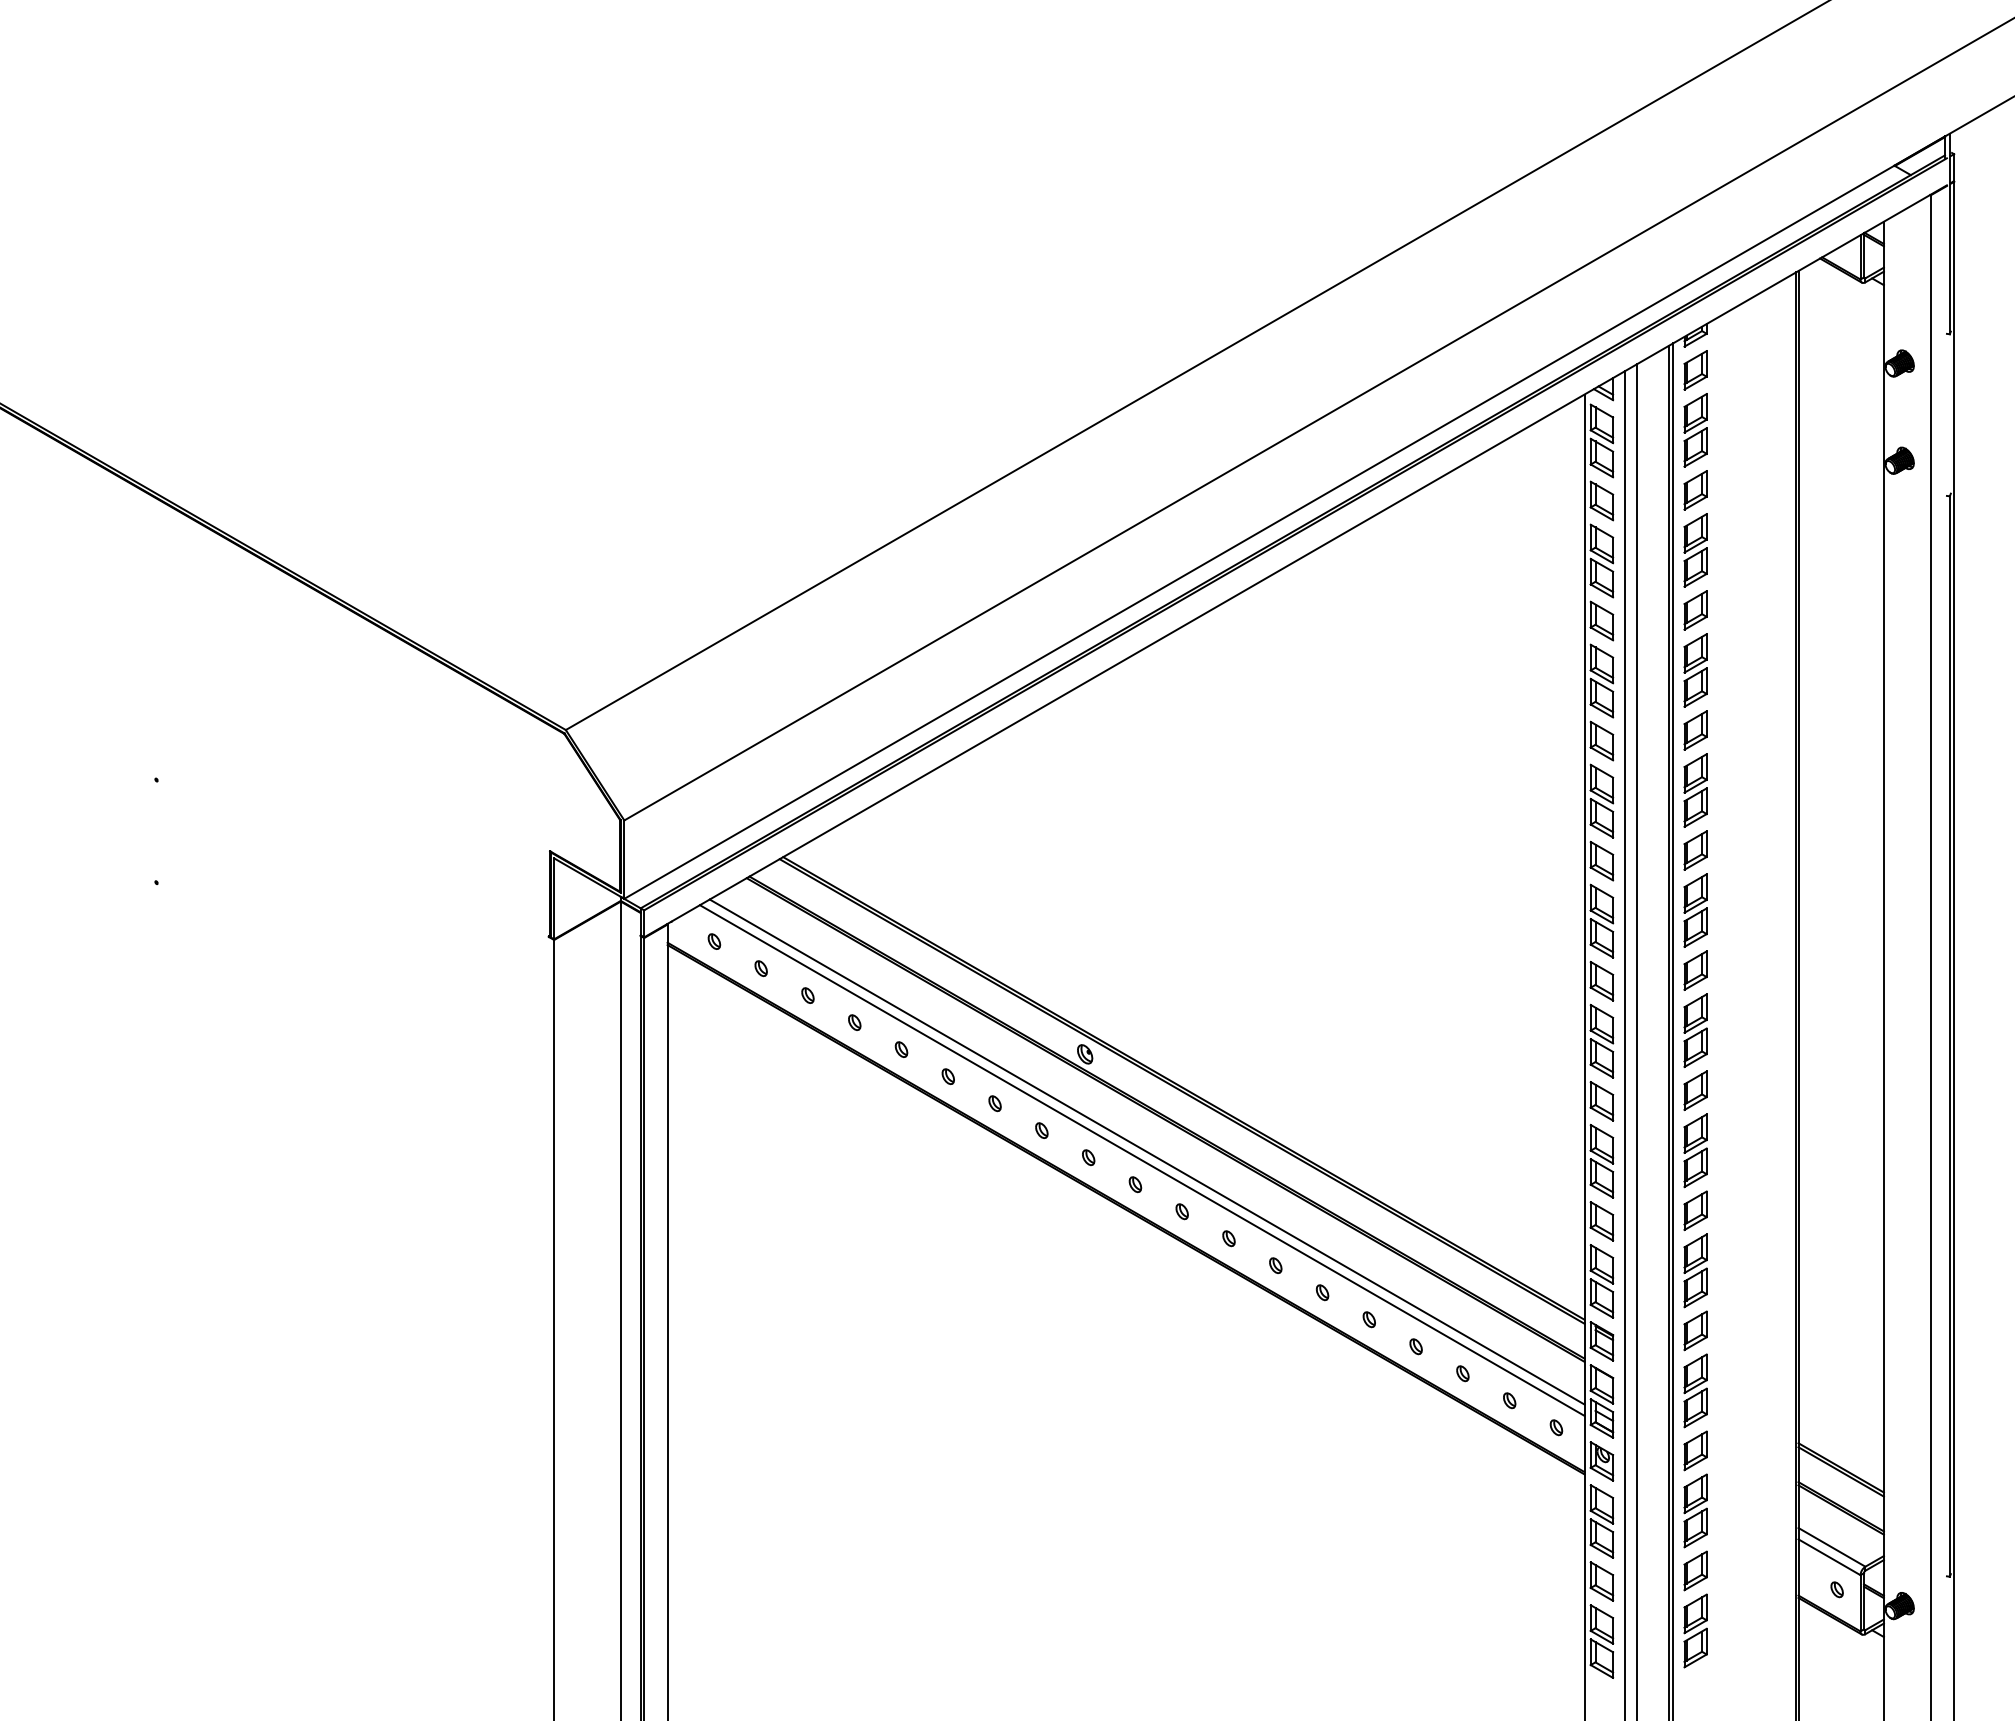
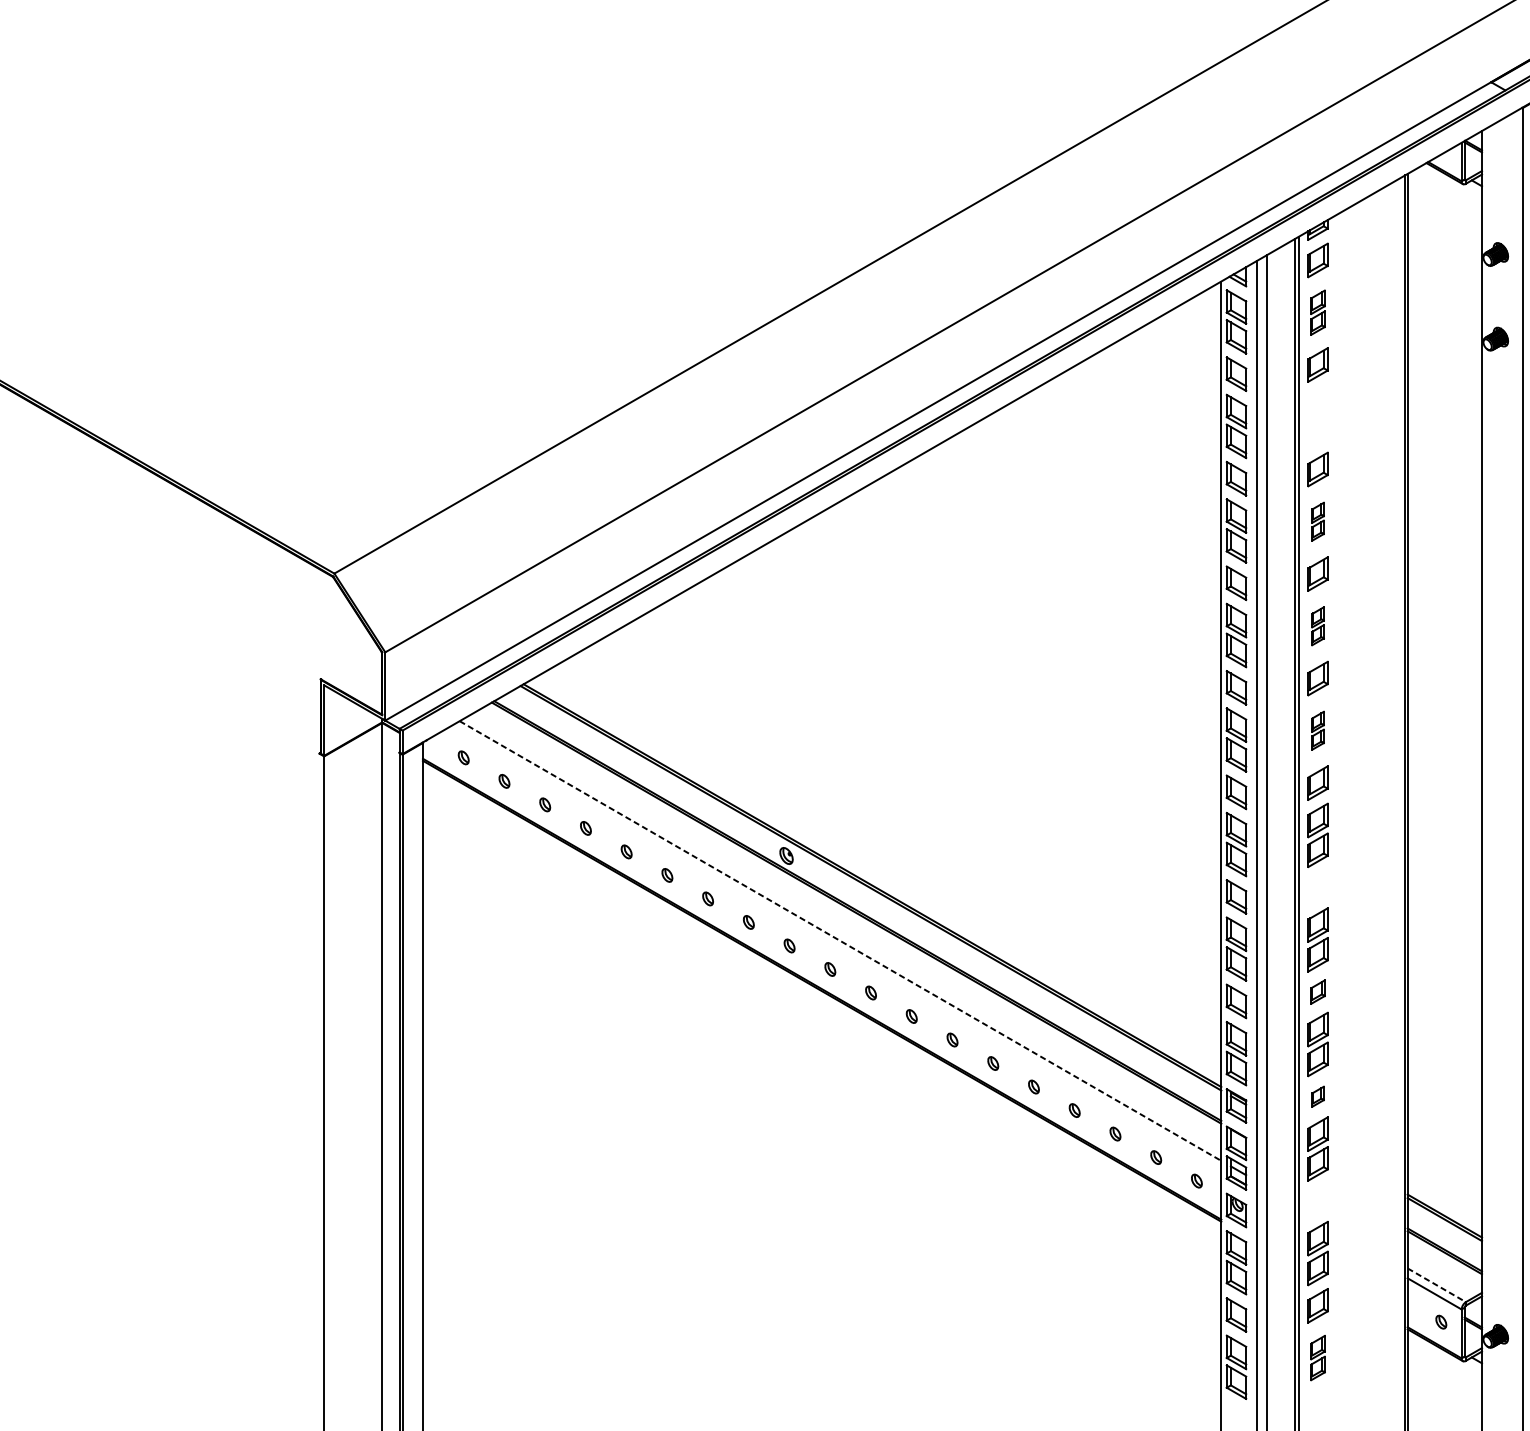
part: (1695, 430) -> (1317, 312), size x0.7
part: (1695, 550) -> (1317, 417), removed
part: (1695, 670) -> (1317, 521), size x0.6
part: (1695, 790) -> (1317, 626), size x0.6
part: (1695, 910) -> (1317, 730), size x0.6
part: (1695, 1090) -> (1317, 887), removed
line: (1147, 1152) -> (840, 941), solid -> dashed
line: (1141, 1160) -> (835, 948), removed
part: (1695, 1210) -> (1317, 991), size x0.7
part: (1695, 1330) -> (1317, 1096), size x0.6
part: (1695, 1450) -> (1317, 1200), removed
line: (1831, 1547) -> (1436, 1285), solid -> dashed
part: (1695, 1630) -> (1317, 1357), size x0.7

